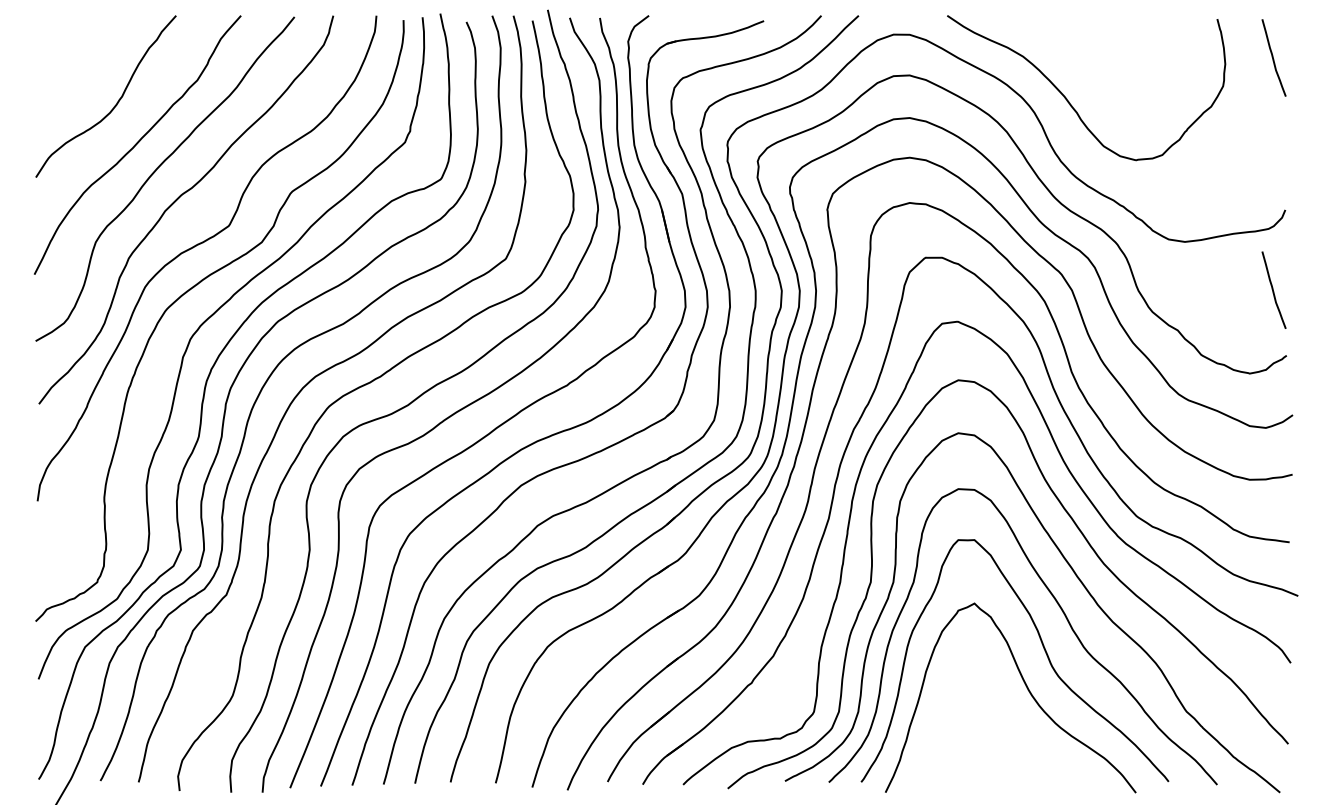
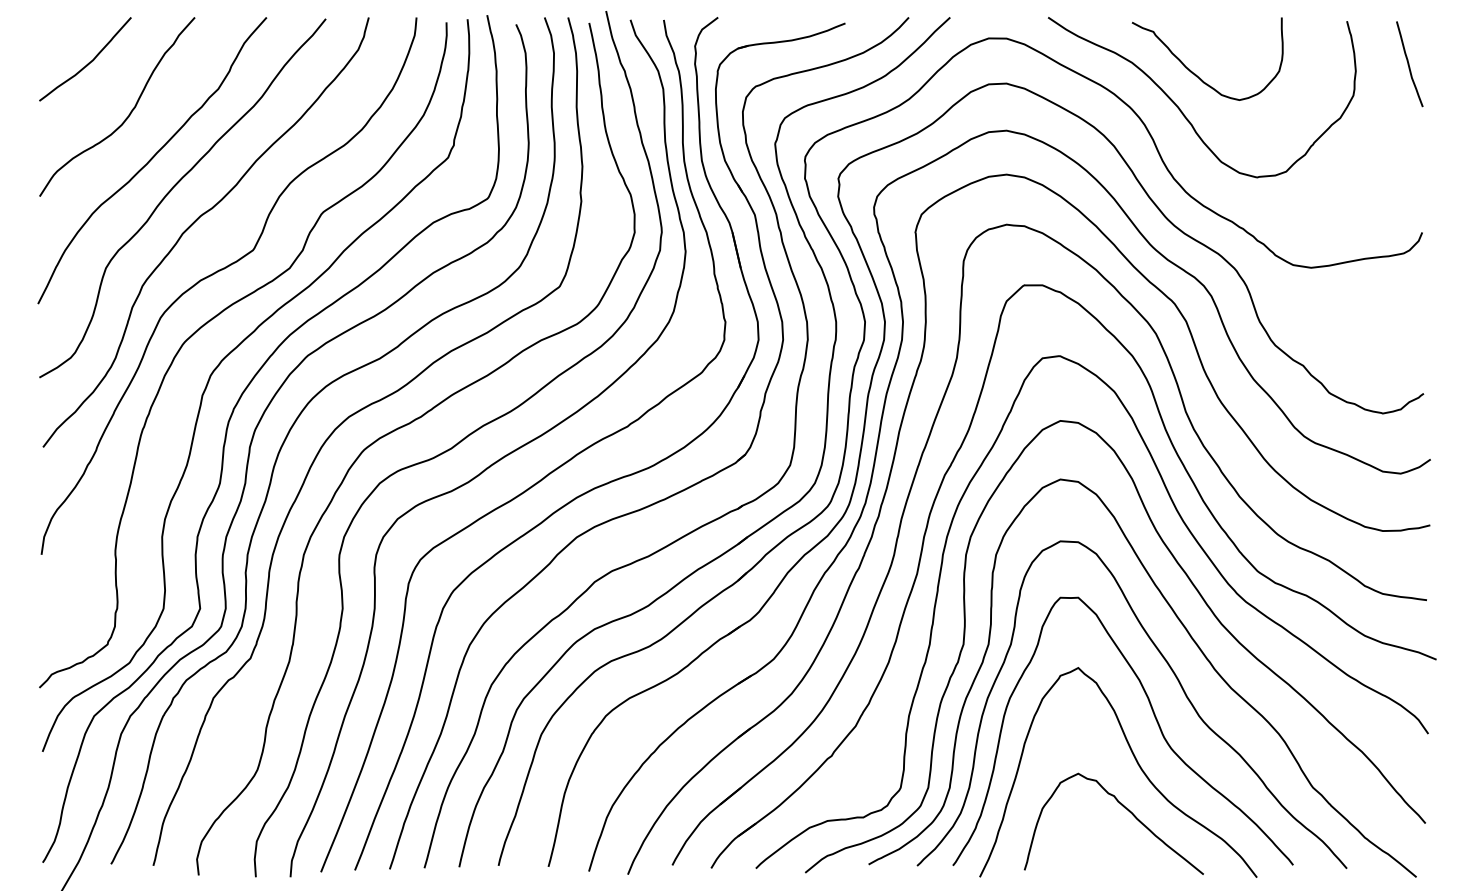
curve: (80, 56) -> (88, 62), added
curve: (1080, 66) -> (1195, 73), added
curve: (1273, 290) -> (1409, 321), removed
curve: (1016, 730) -> (1124, 808), added

